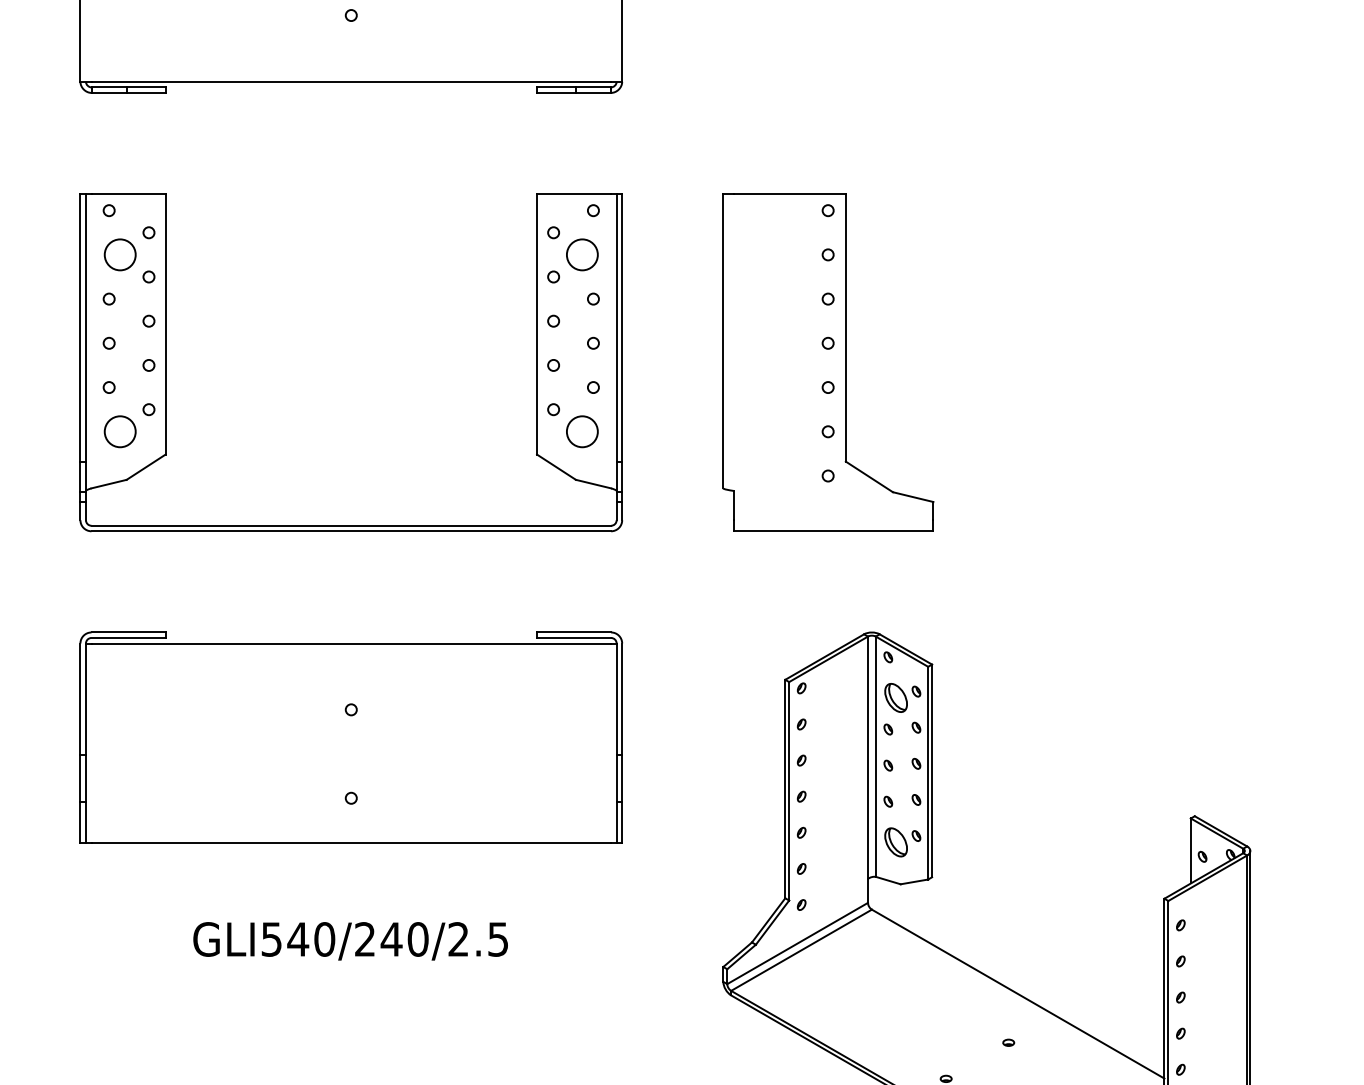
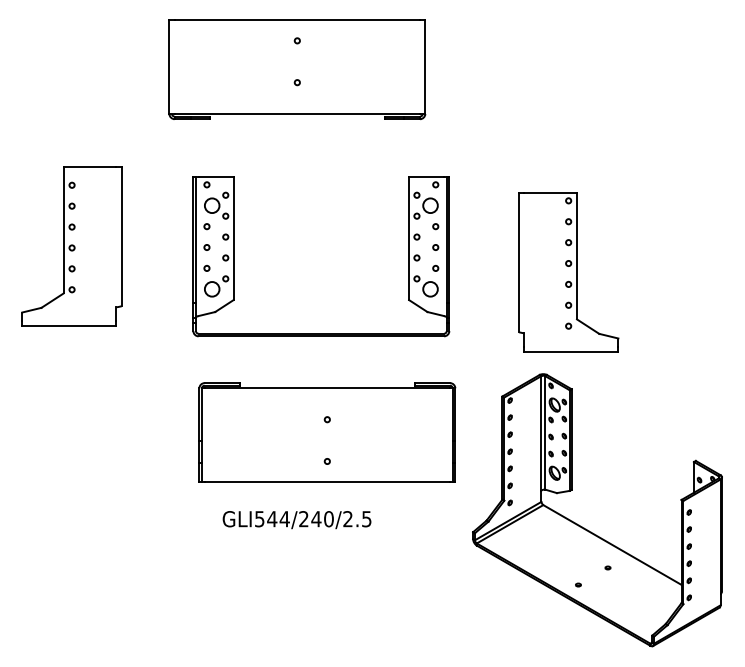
part: (827, 362) -> (568, 272), moved
part: (351, 525) -> (321, 333), moved
part: (351, 736) -> (327, 432), moved
text: (324, 940) -> (284, 519), GLI540/240/2.5 -> GLI544/240/2.5

